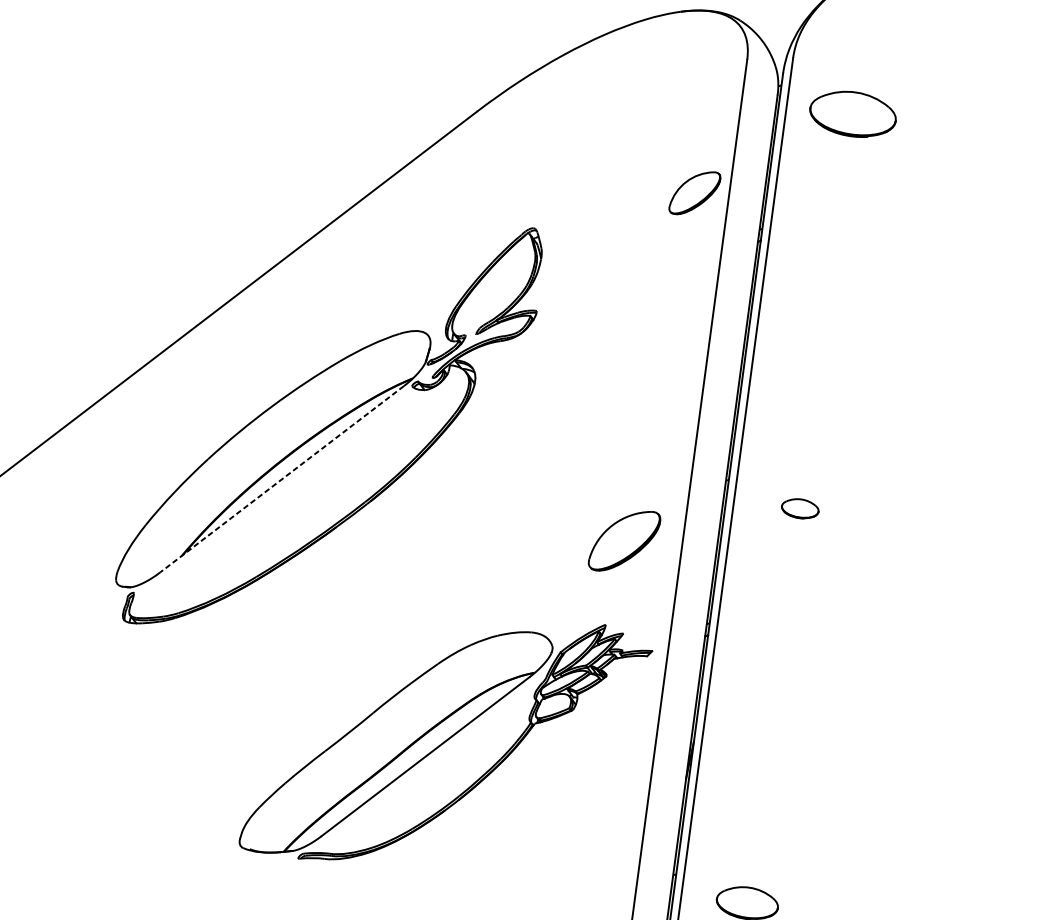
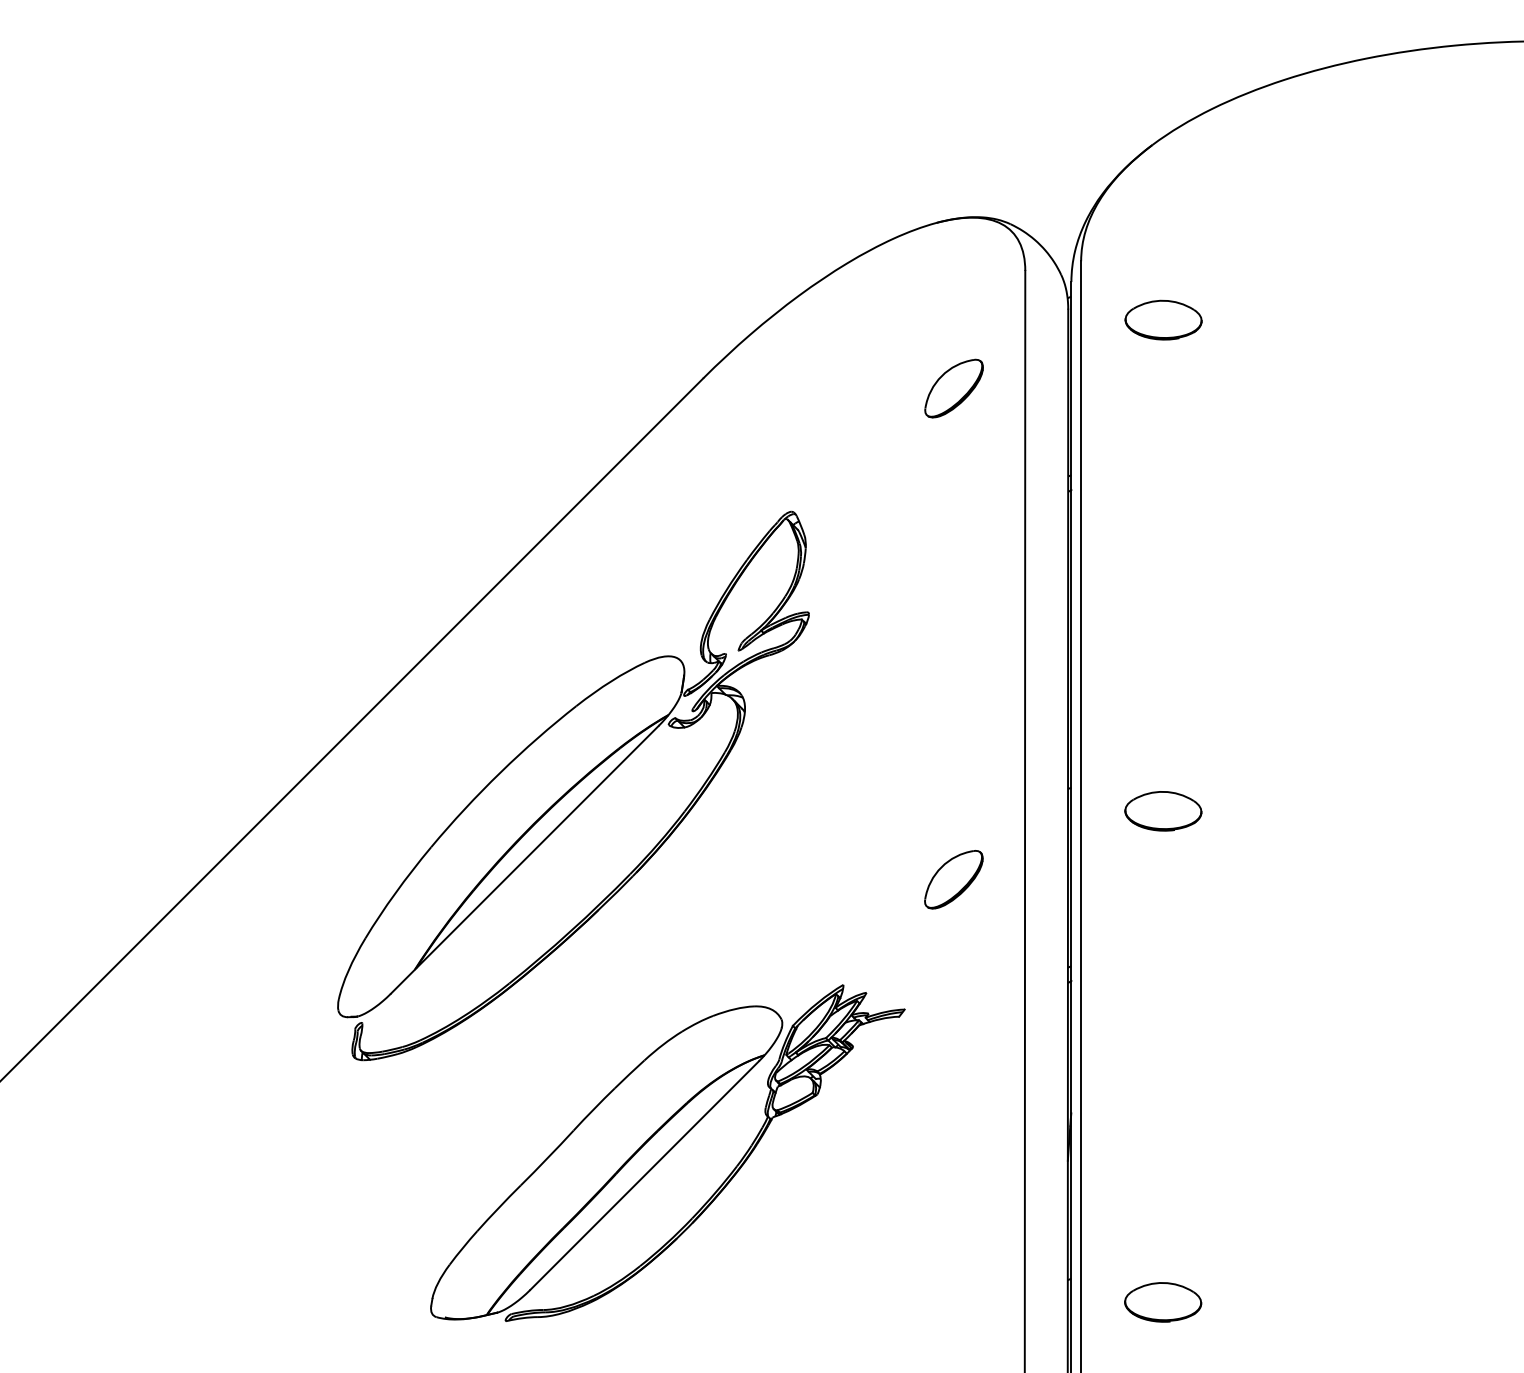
part: (853, 113) -> (1163, 319), size x0.71
part: (694, 193) -> (953, 388), moved
line: (281, 479) -> (524, 860), dashed -> solid
part: (800, 508) -> (1163, 811), size x1.67
part: (624, 541) -> (953, 879), size x0.71
part: (446, 740) -> (667, 1152), moved

